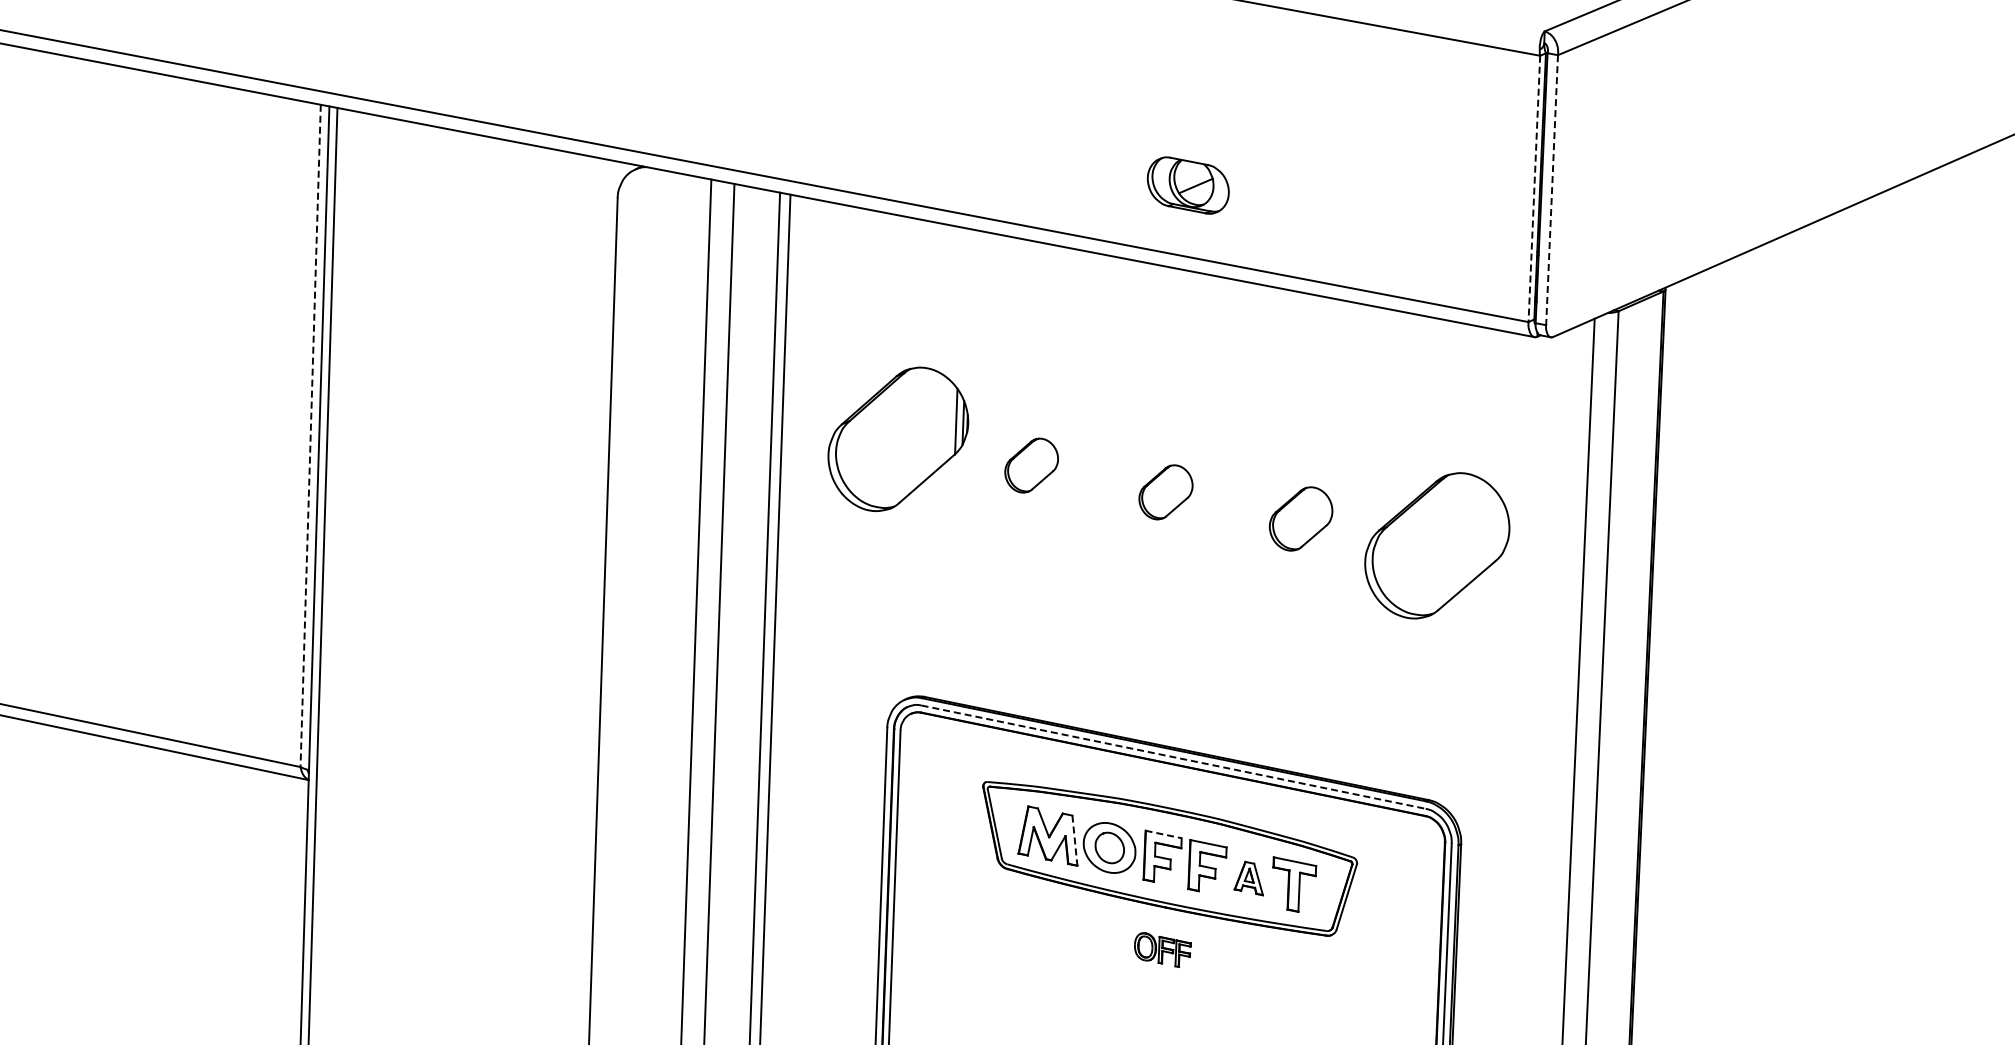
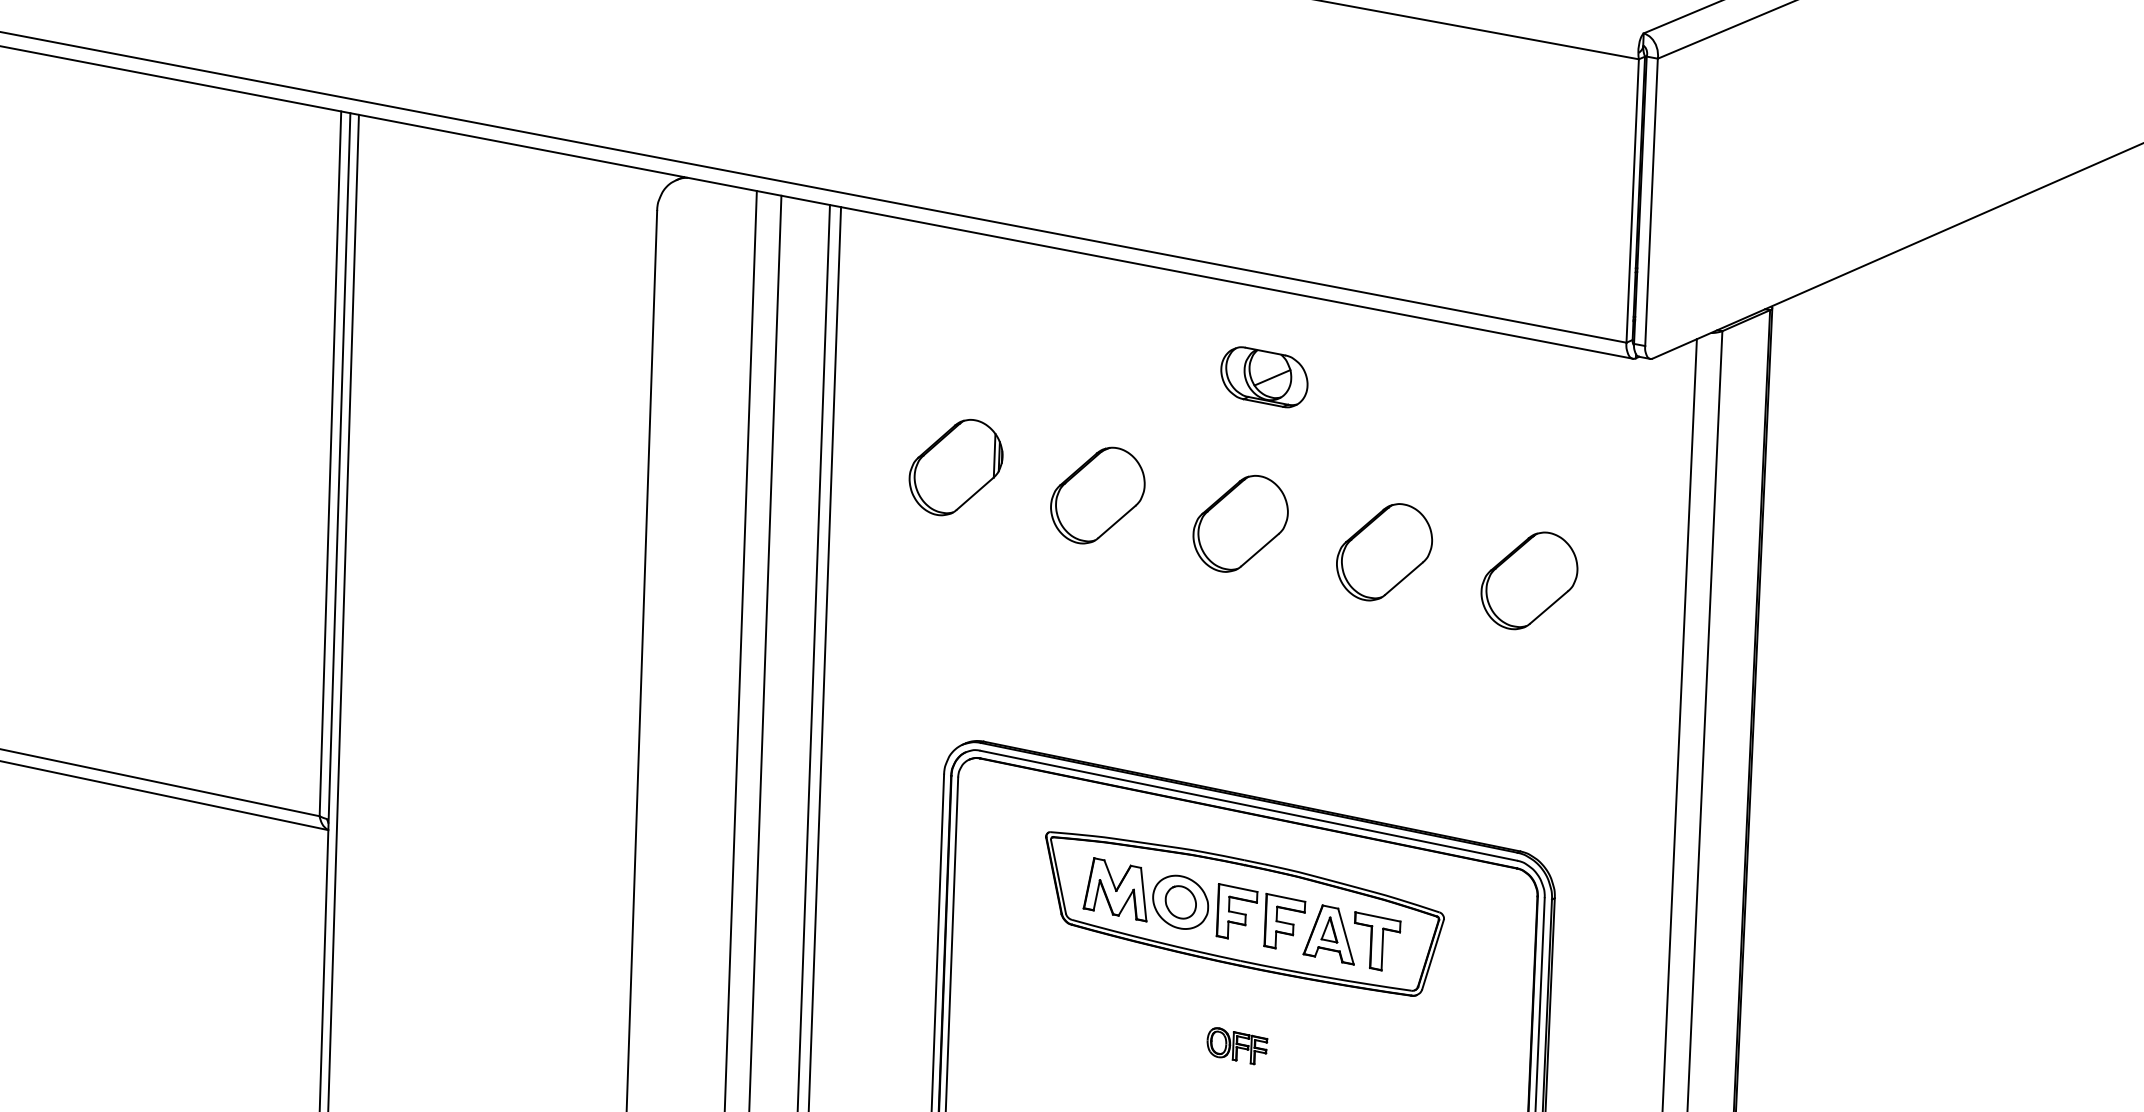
part: (1187, 185) -> (1263, 377), moved
line: (1534, 189) -> (1632, 201), dashed -> solid
line: (1552, 190) -> (1651, 202), dashed -> solid
line: (310, 436) -> (330, 464), dashed -> solid
part: (898, 439) -> (956, 467), size x0.62
part: (1031, 465) -> (1097, 495), size x1.67
part: (1165, 492) -> (1240, 524), size x1.67
part: (1300, 518) -> (1383, 551), size x1.43
part: (1437, 545) -> (1529, 580), size x0.62
line: (1174, 757) -> (1249, 806), dashed -> solid
line: (1164, 834) -> (1239, 888), dashed -> solid
line: (1074, 841) -> (1143, 895), dashed -> solid
part: (1248, 878) -> (1328, 934), size x1.67
part: (1162, 949) -> (1236, 1045), moved

